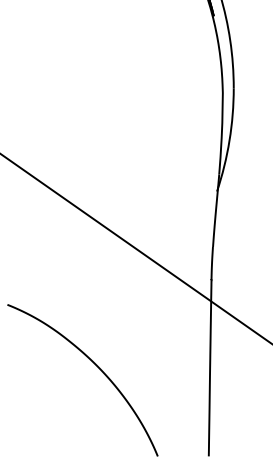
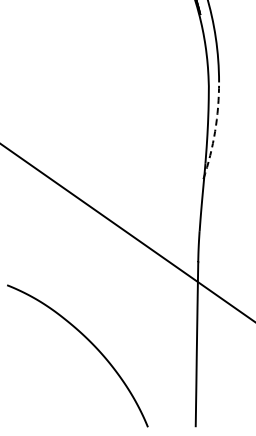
arc: (229, 140) -> (215, 131), solid -> dashed

